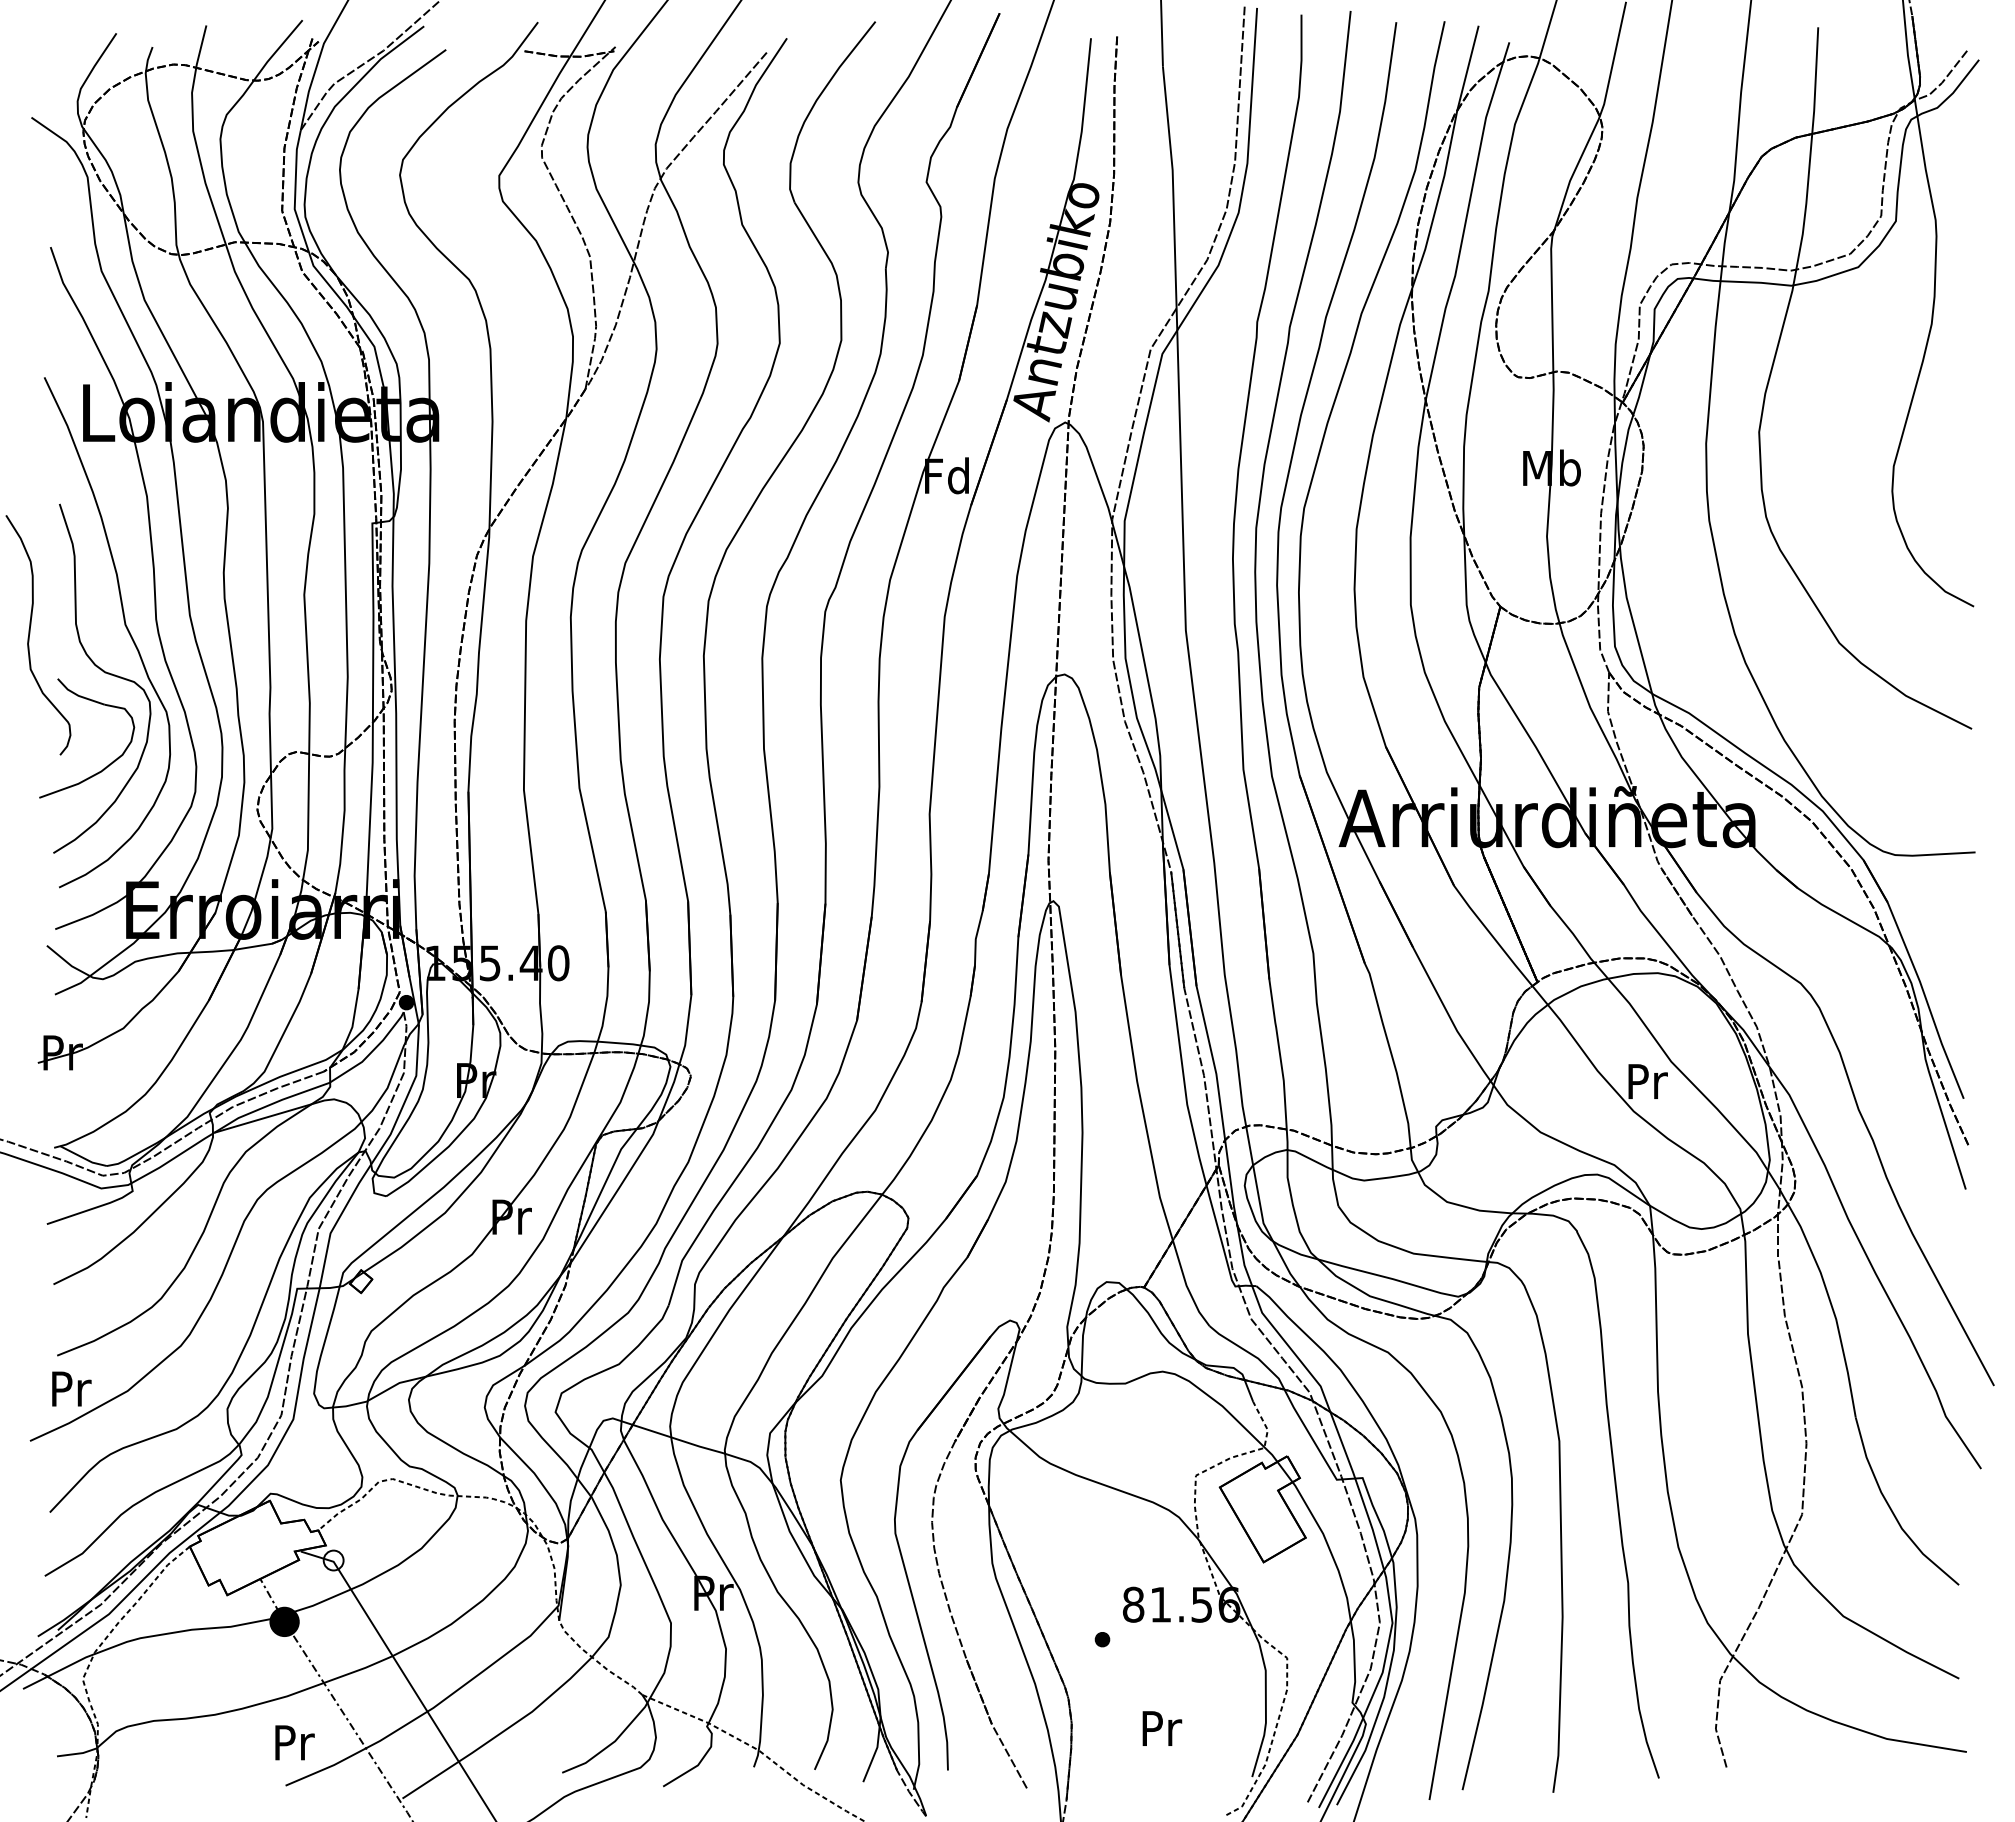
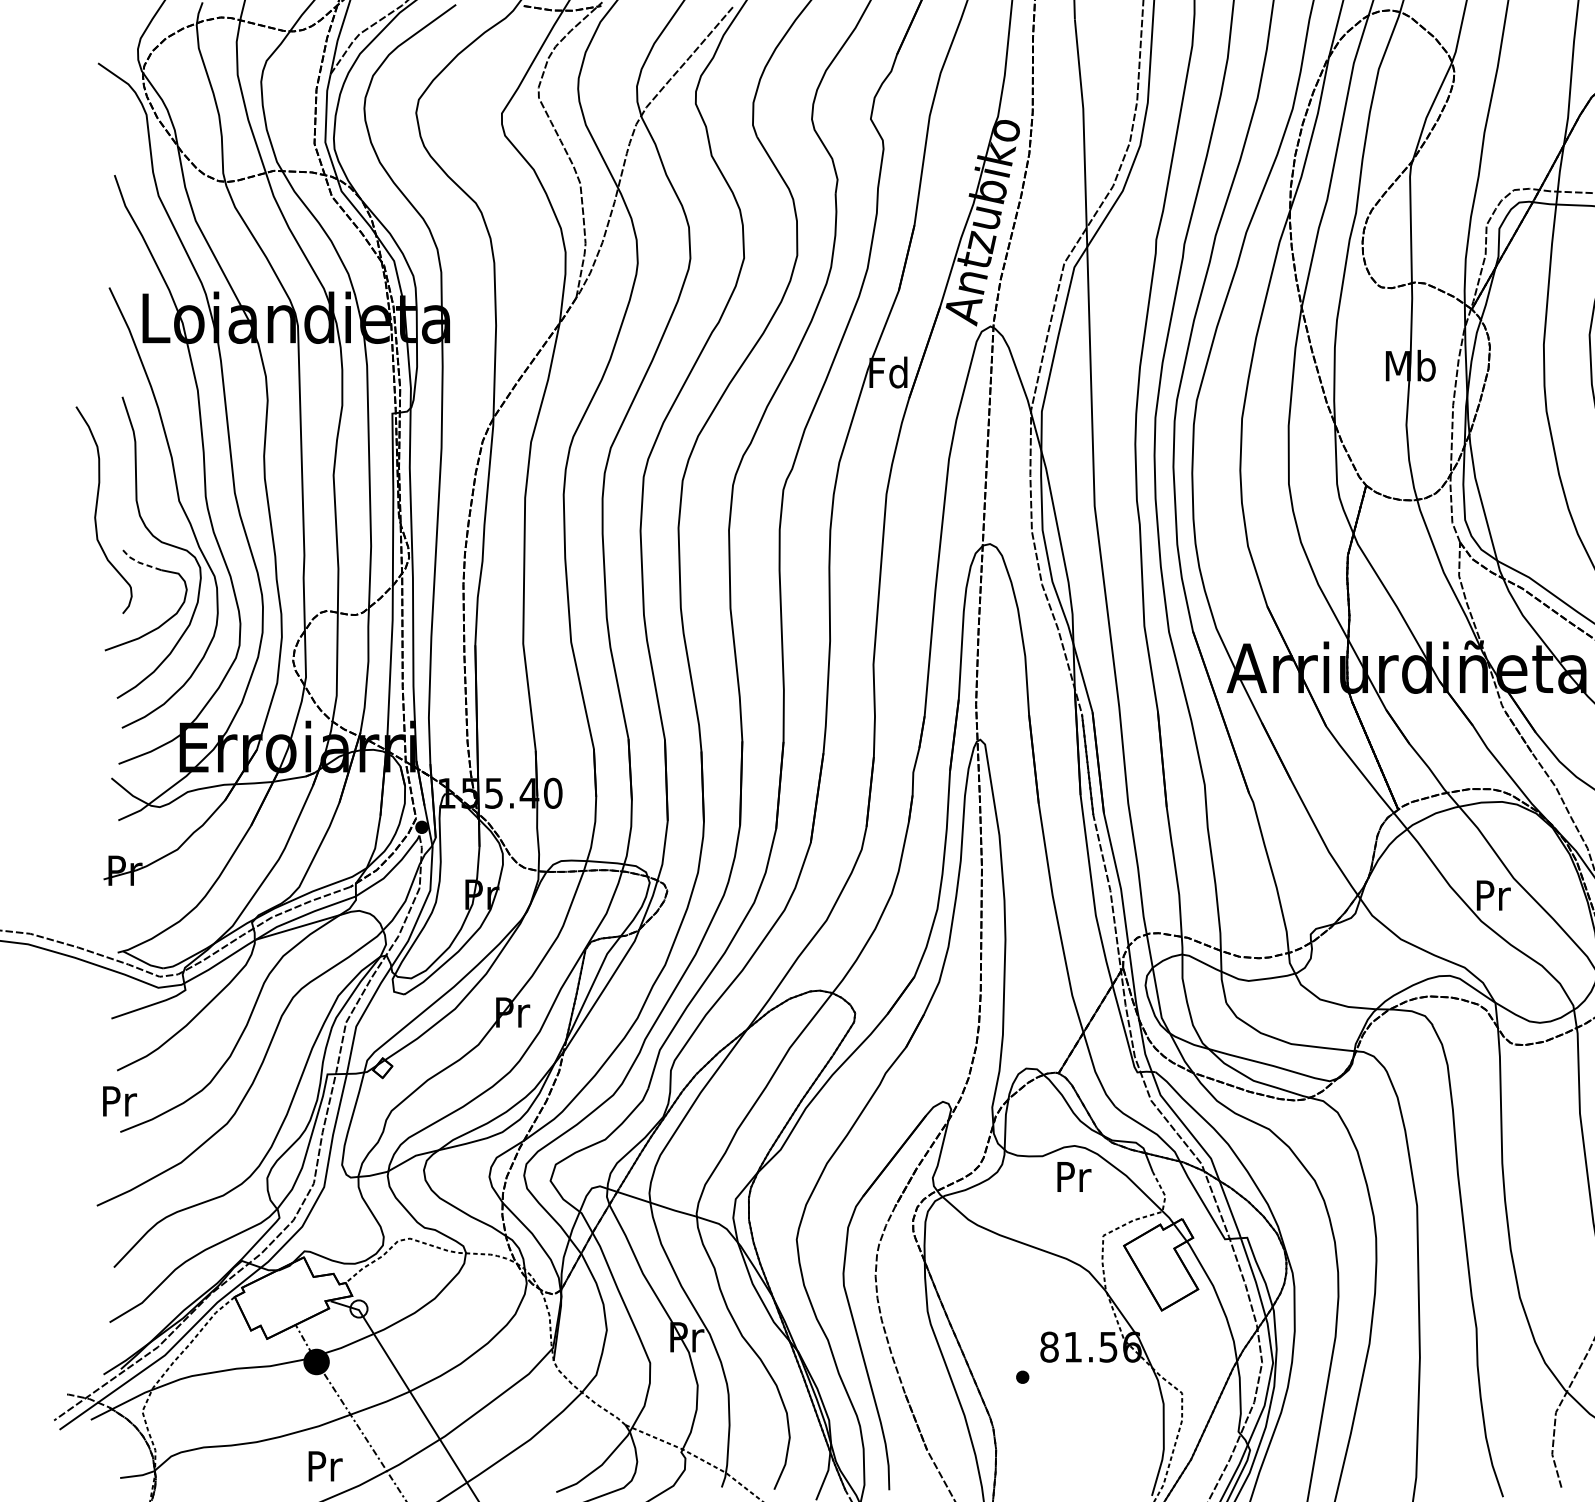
line: (78, 695) -> (138, 562), solid -> dashed
text: (71, 1388) -> (119, 1100), moved
text: (1162, 1728) -> (1074, 1176), moved

